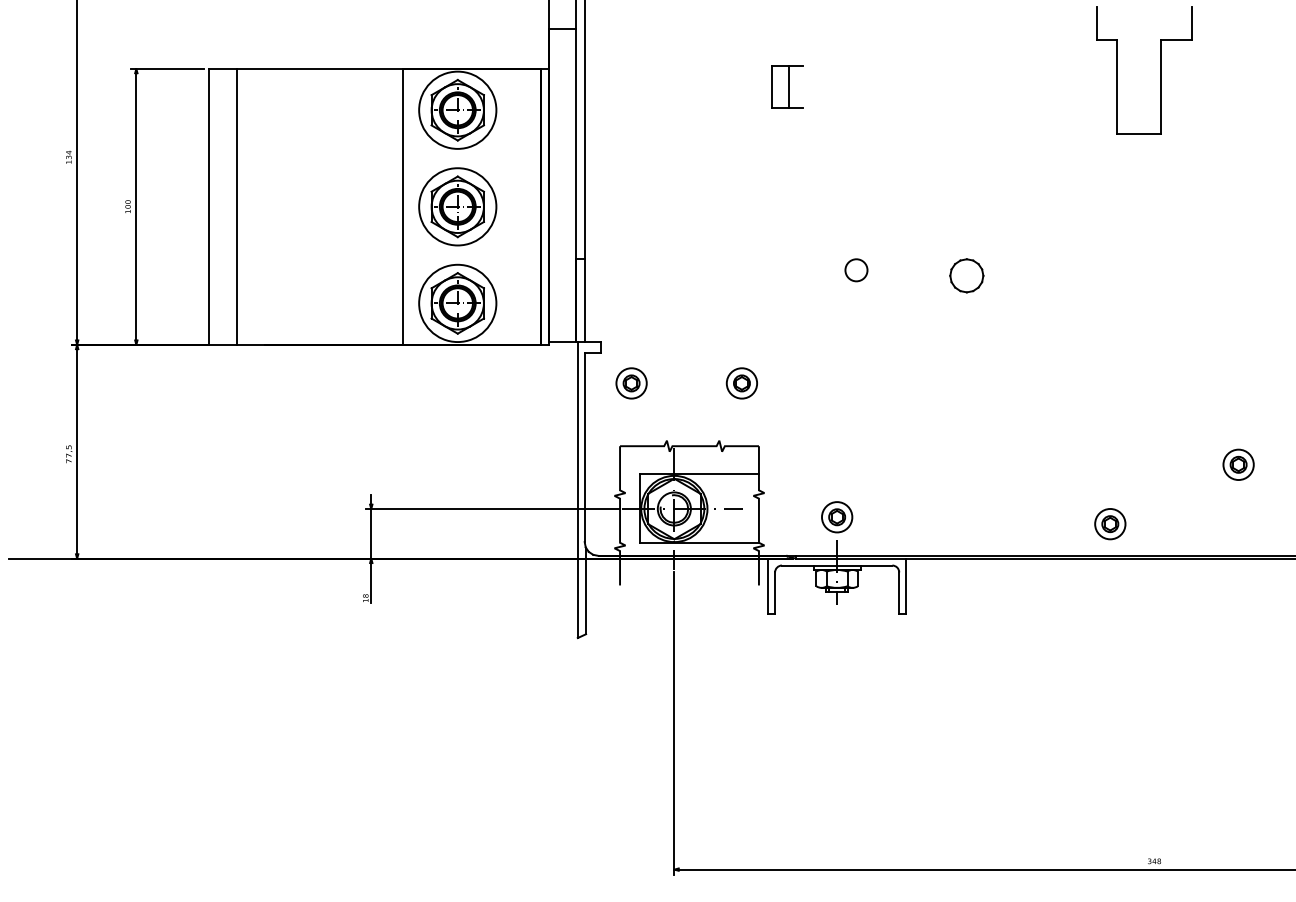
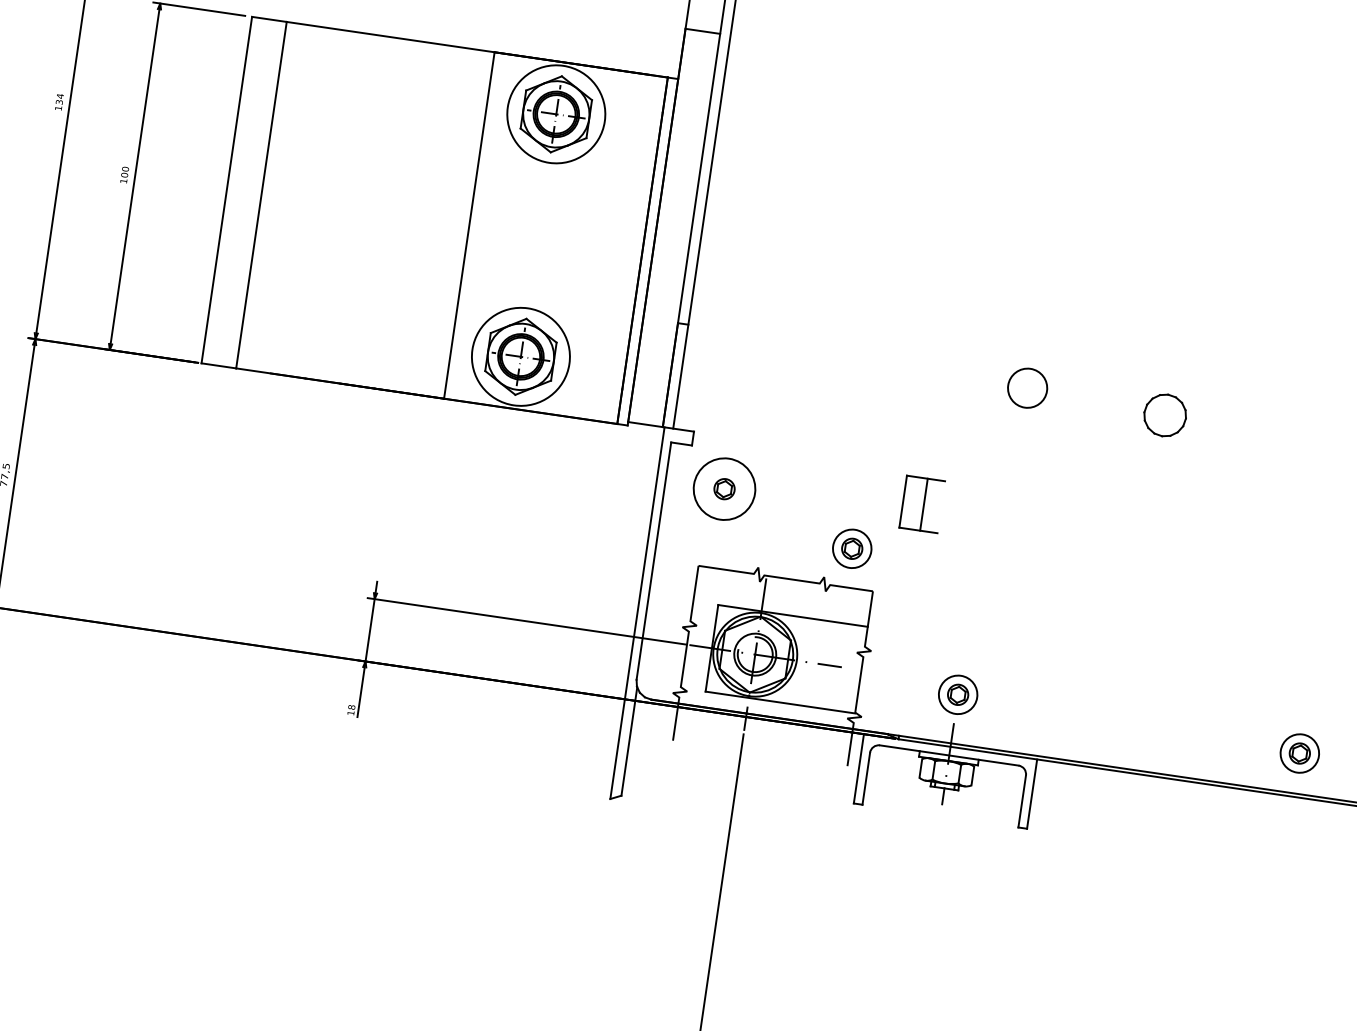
part: (787, 86) -> (922, 503), moved
part: (457, 206) -> (538, 235), removed
circle: (856, 270) -> (1027, 388), size x1.4
circle: (631, 383) -> (724, 489), size x1.6
part: (741, 383) -> (851, 548), moved

